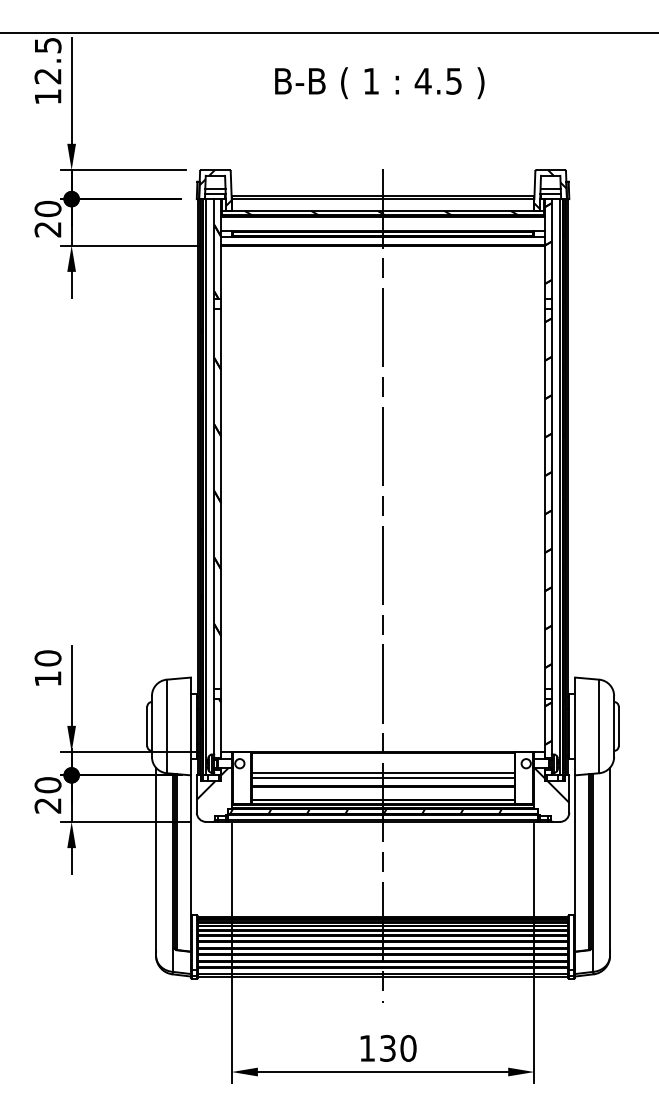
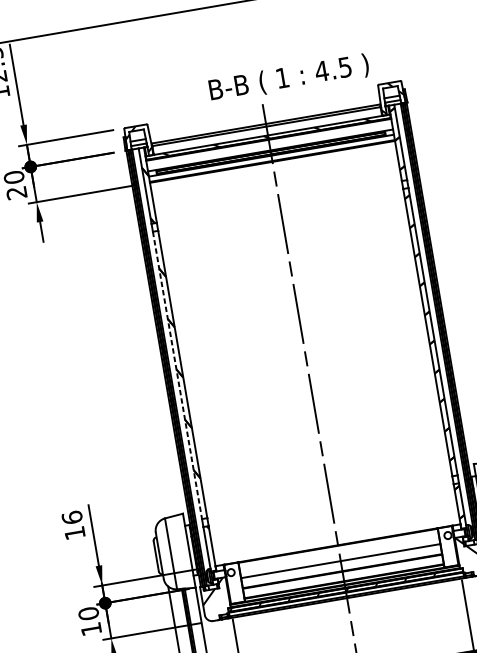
text: (379, 83) -> (289, 78), moved
line: (214, 498) -> (177, 375), solid -> dashed
text: (47, 658) -> (71, 517), 10 -> 16
line: (382, 777) -> (340, 564), removed
text: (47, 805) -> (90, 629), 20 -> 10

